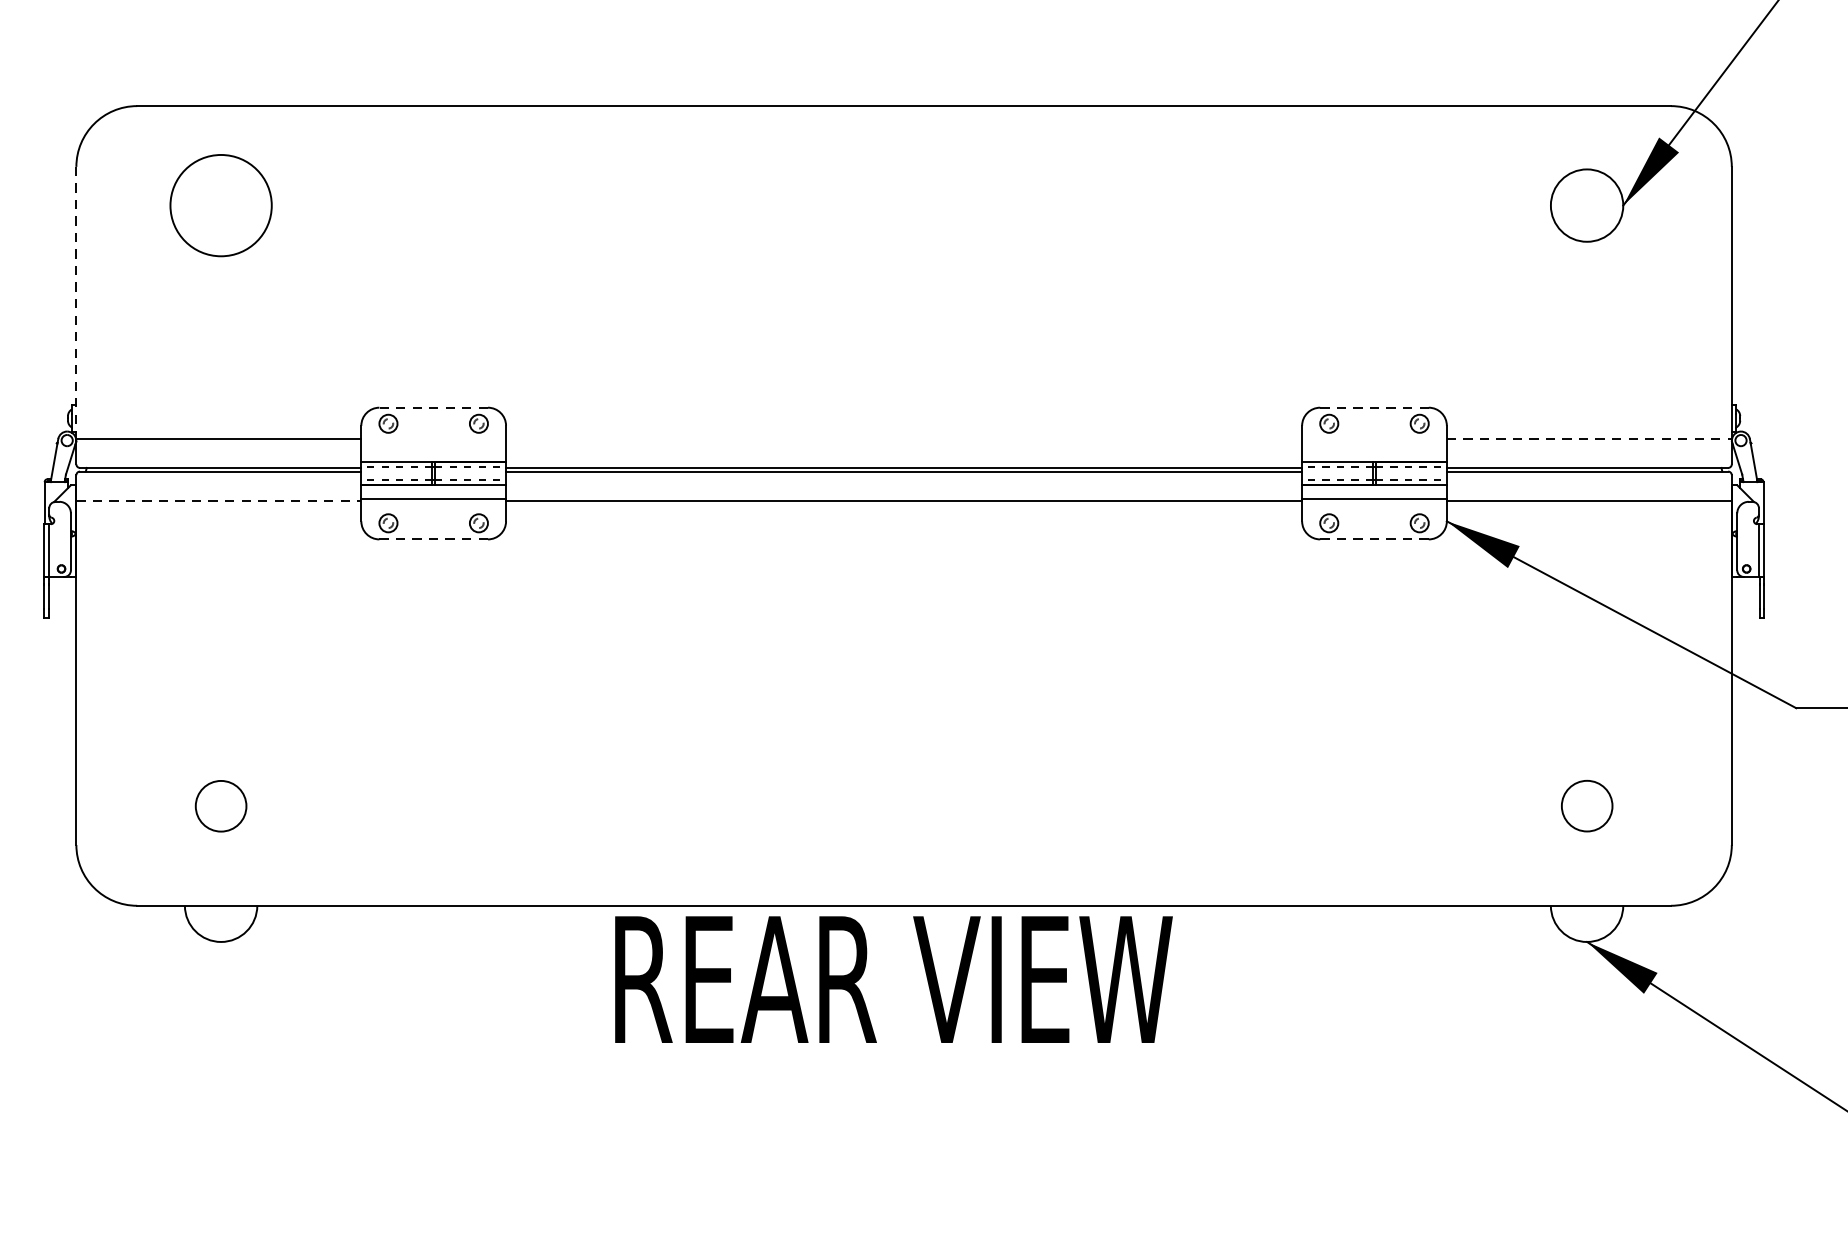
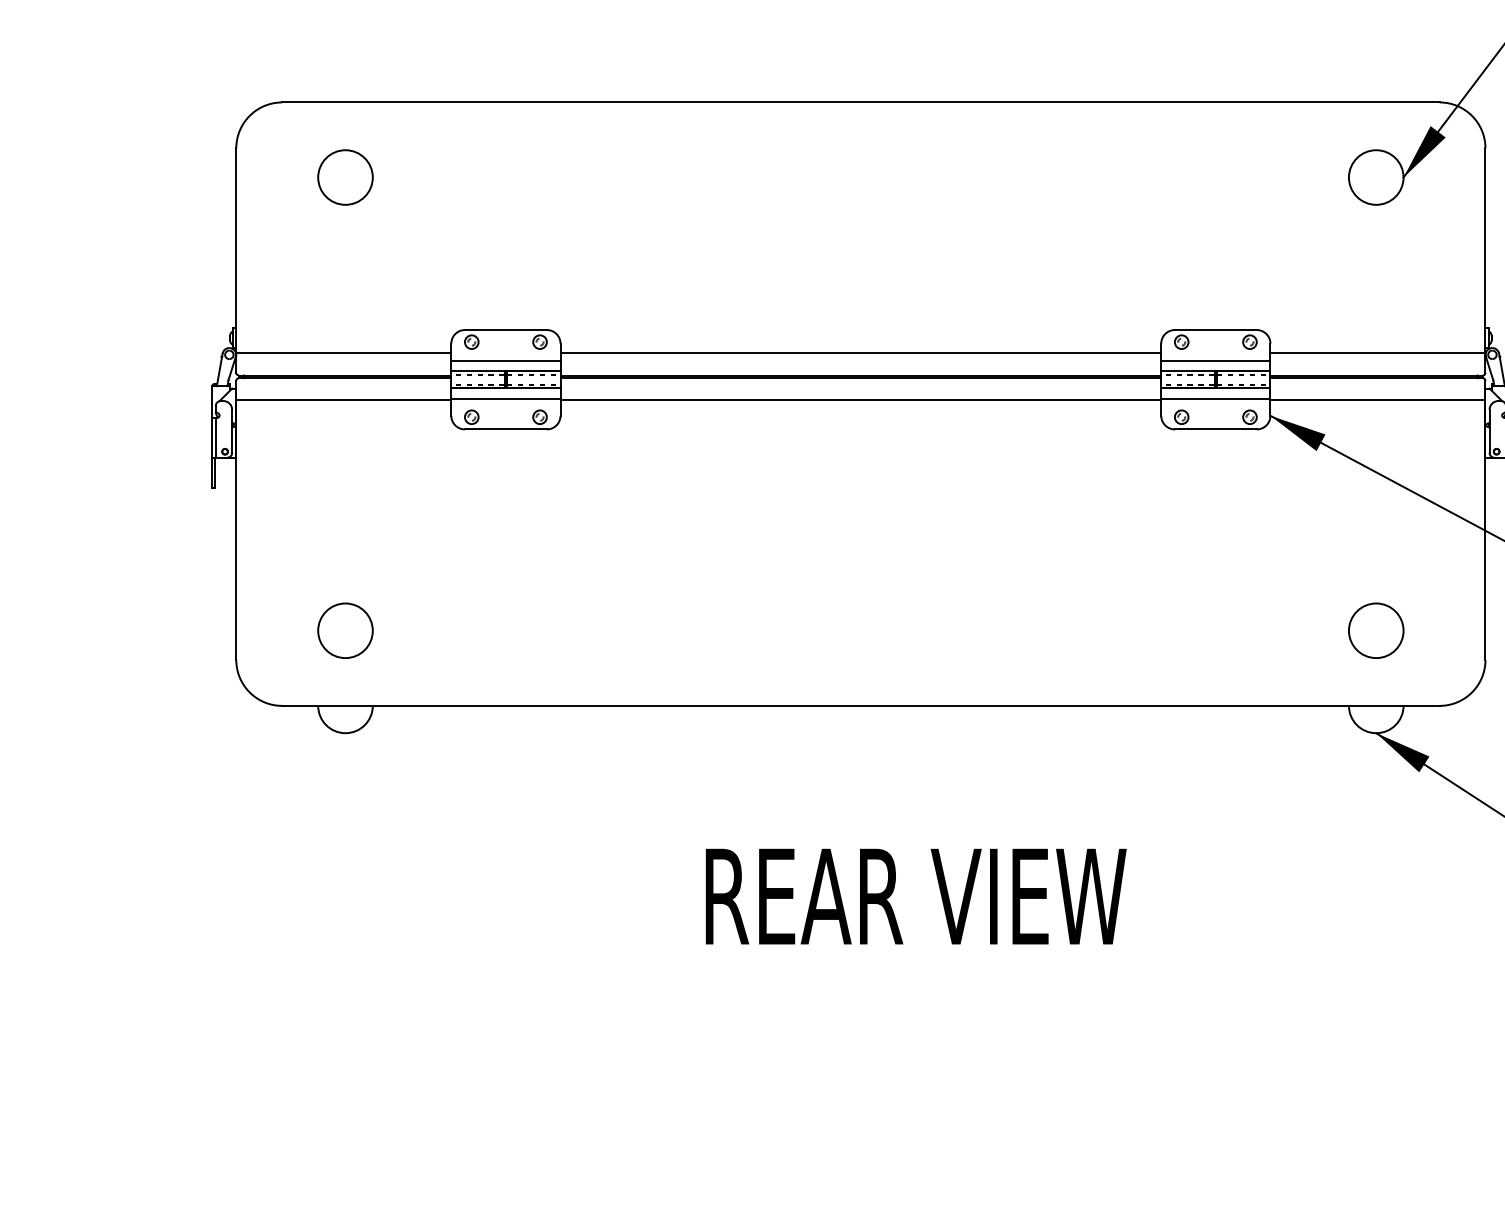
circle: (221, 205) -> (345, 177), size x0.71
line: (76, 302) -> (236, 250), dashed -> solid
line: (433, 408) -> (505, 330), dashed -> solid
line: (1374, 408) -> (1215, 330), dashed -> solid
line: (903, 438) -> (860, 353), added
line: (1588, 438) -> (1377, 353), dashed -> solid
line: (433, 448) -> (505, 360), added
line: (1374, 448) -> (1215, 360), added
line: (218, 501) -> (343, 400), dashed -> solid
line: (433, 539) -> (505, 429), dashed -> solid
line: (1374, 539) -> (1215, 429), dashed -> solid
circle: (221, 805) -> (345, 630), size x1.43
circle: (1587, 805) -> (1376, 630), size x1.43
text: (892, 979) -> (915, 896), moved

